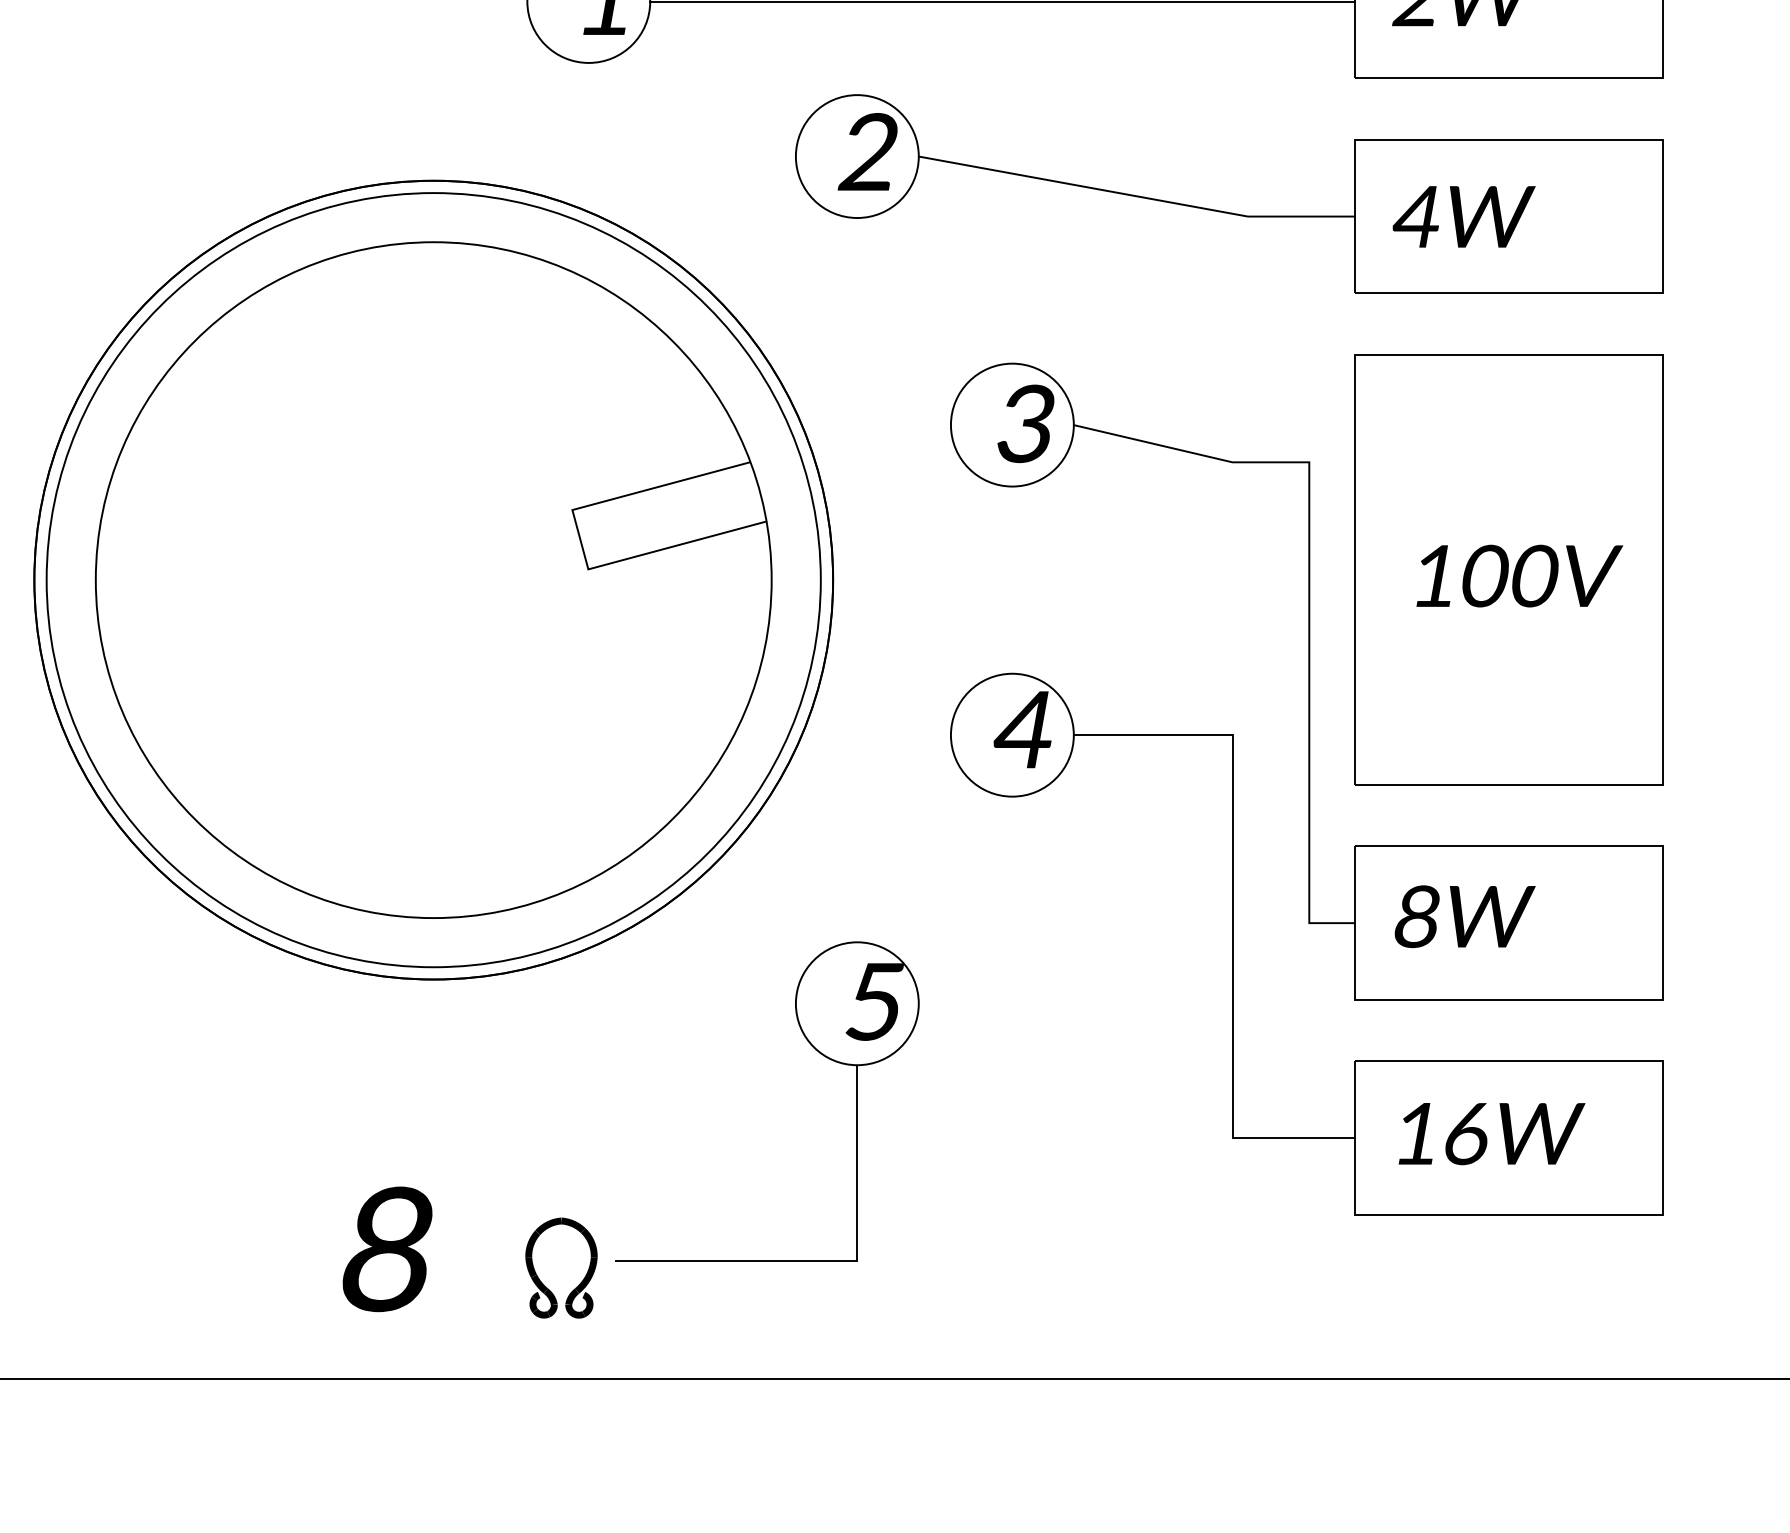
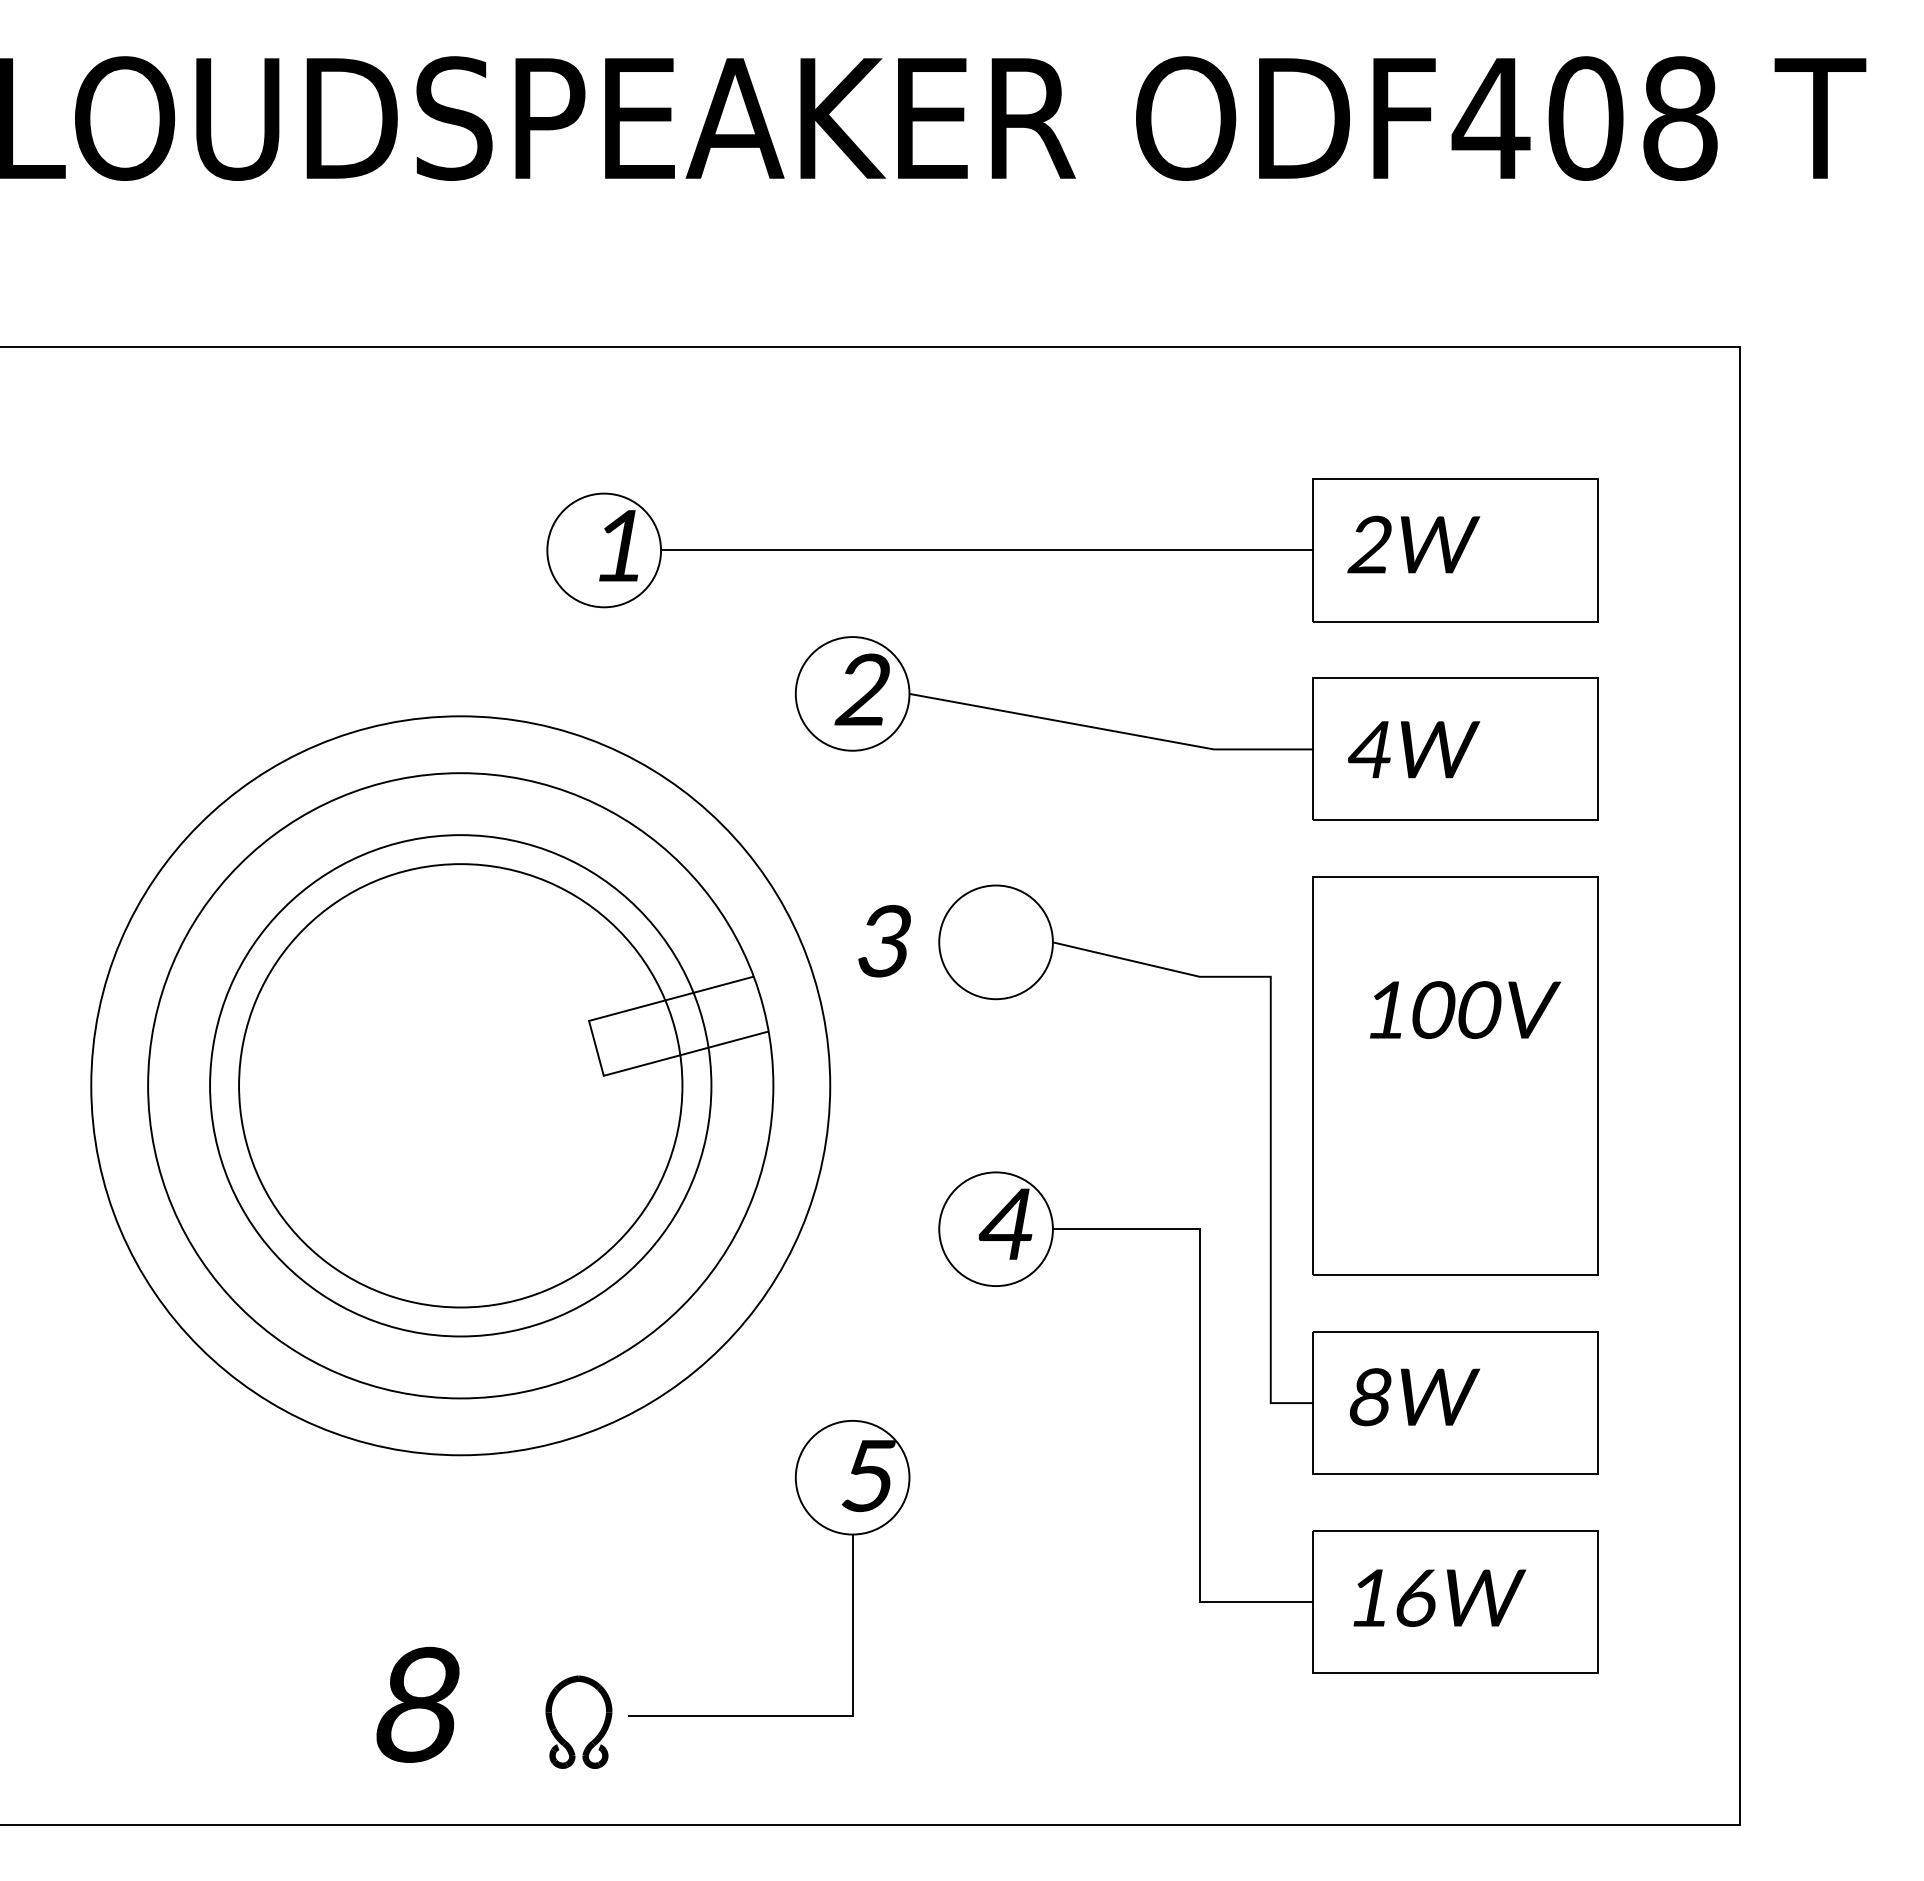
text: (1025, 424) -> (884, 941), moved
text: (1519, 575) -> (1465, 1009), moved
circle: (433, 579) -> (460, 1085), size x0.6
circle: (433, 579) -> (460, 1085), size x0.7

